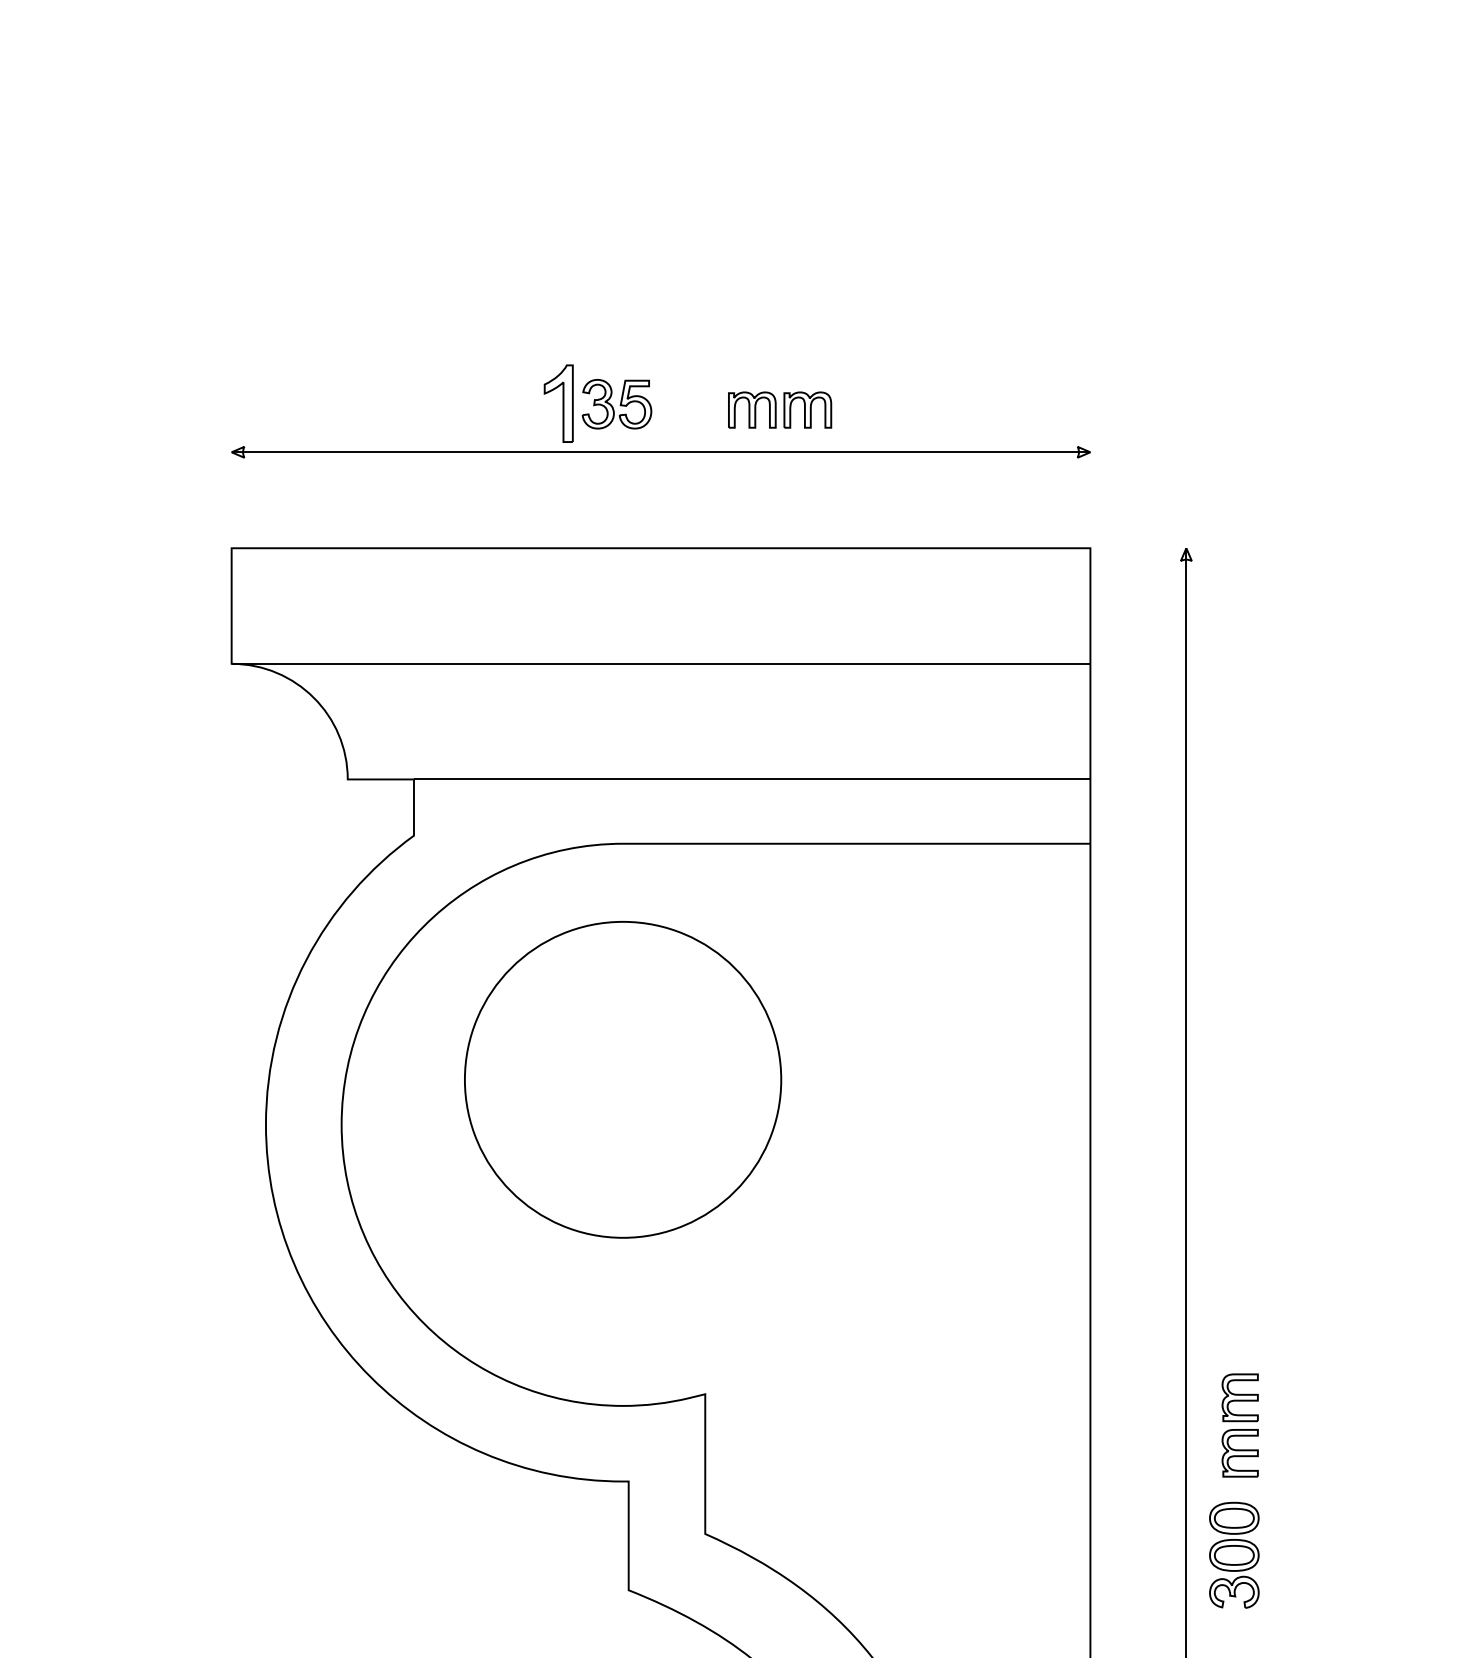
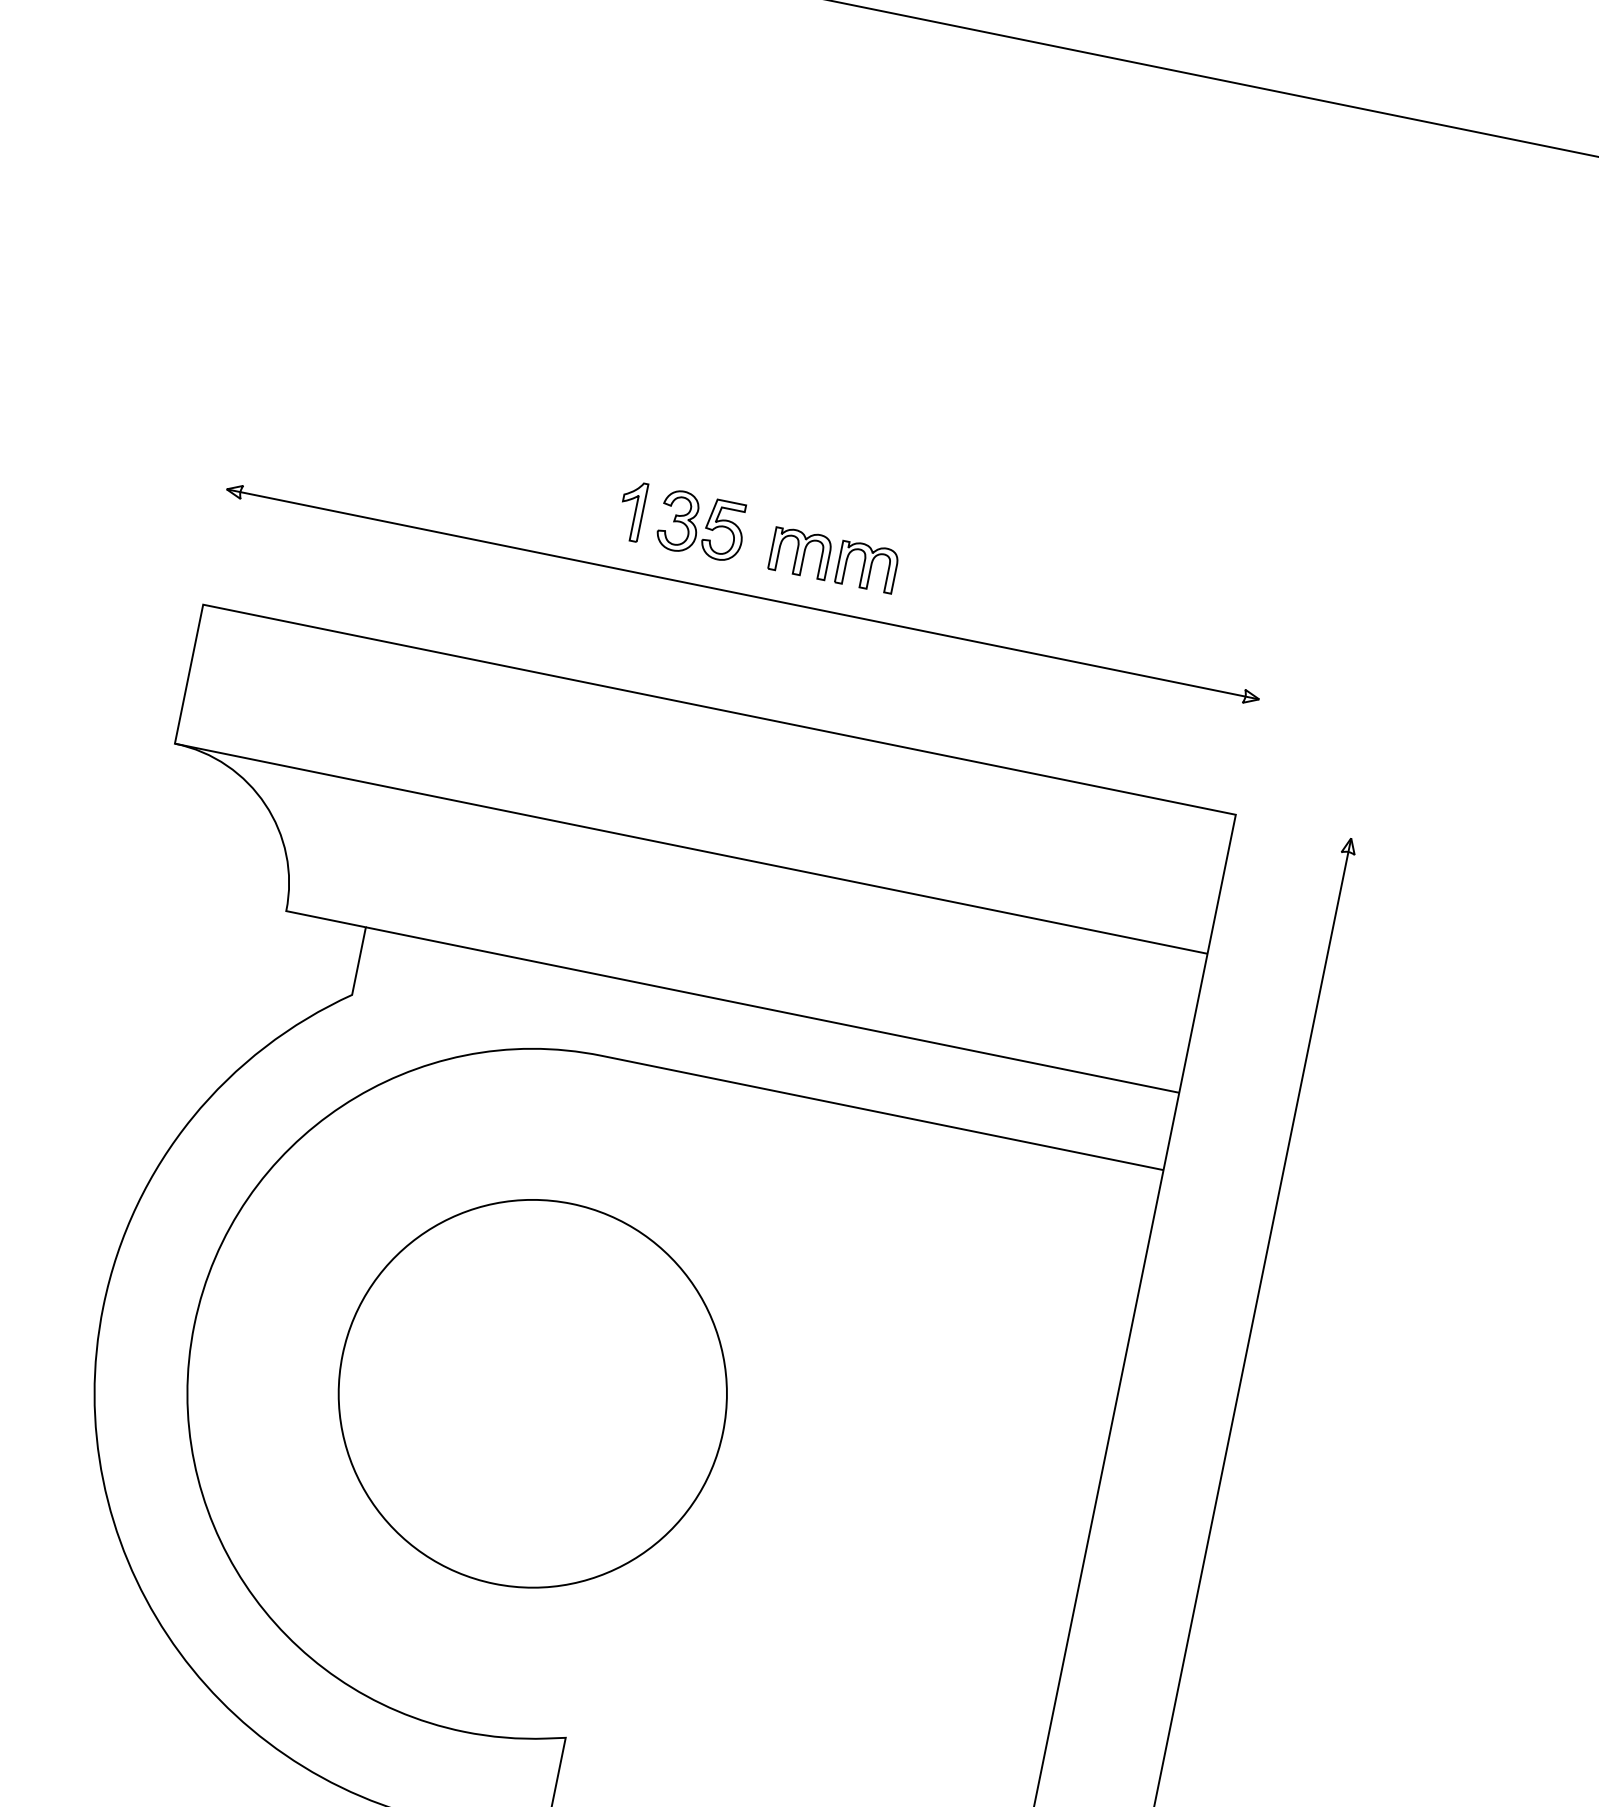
part: (558, 403) -> (631, 510), size x0.62
part: (780, 409) -> (834, 559), moved
part: (623, 1079) -> (533, 1393), moved

